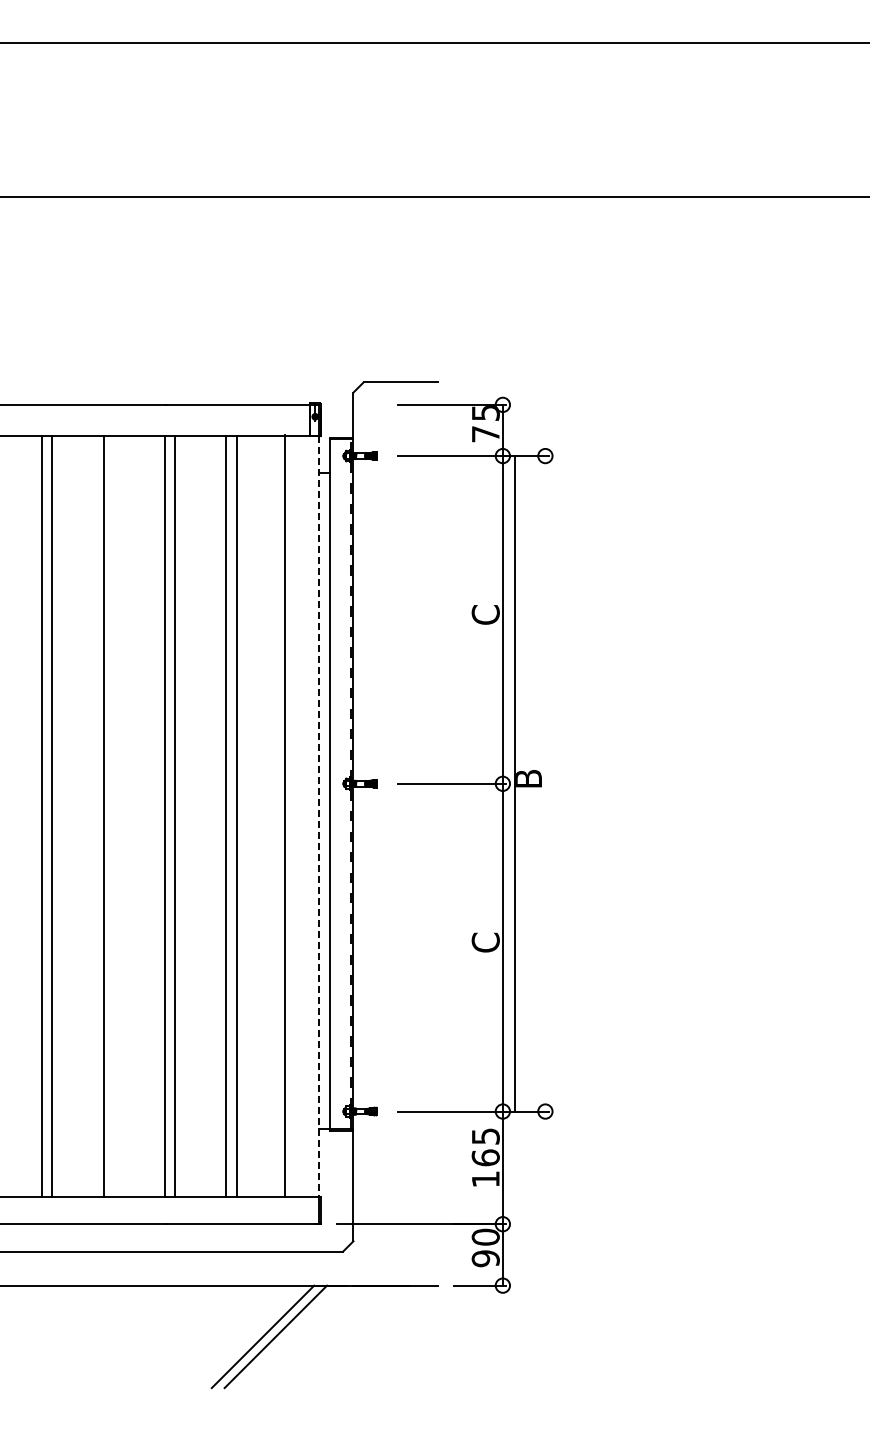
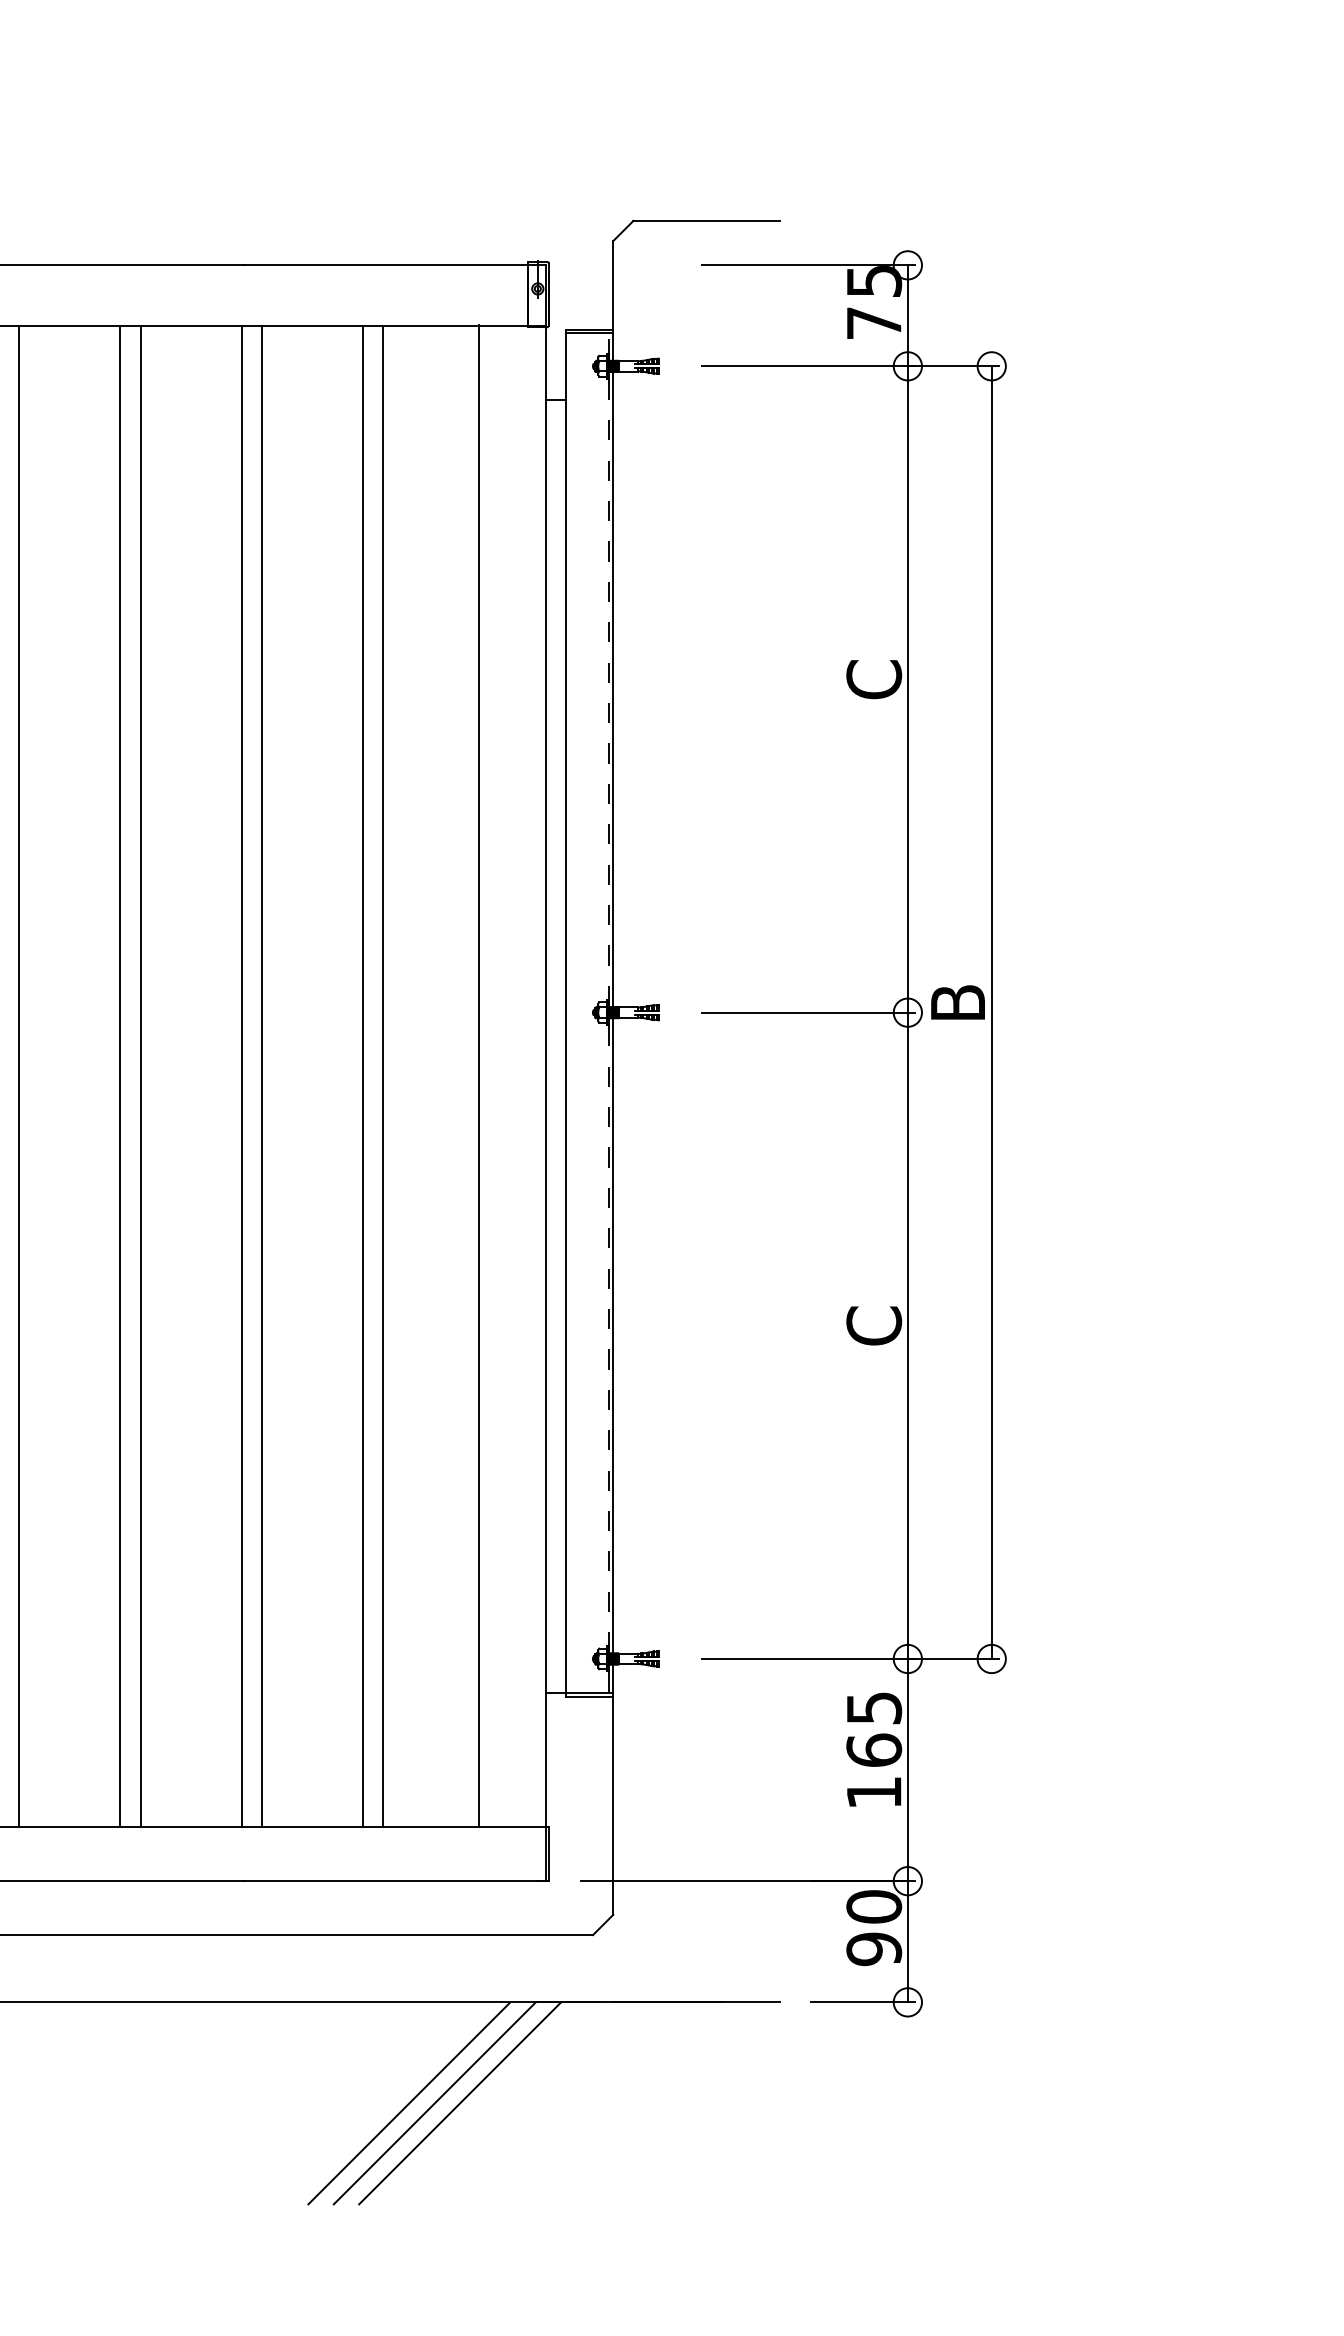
line: (515, 783) -> (991, 1012), moved
line: (113, 815) -> (139, 1075), added
line: (319, 816) -> (546, 1077), dashed -> solid
line: (249, 1336) -> (408, 2102), added

